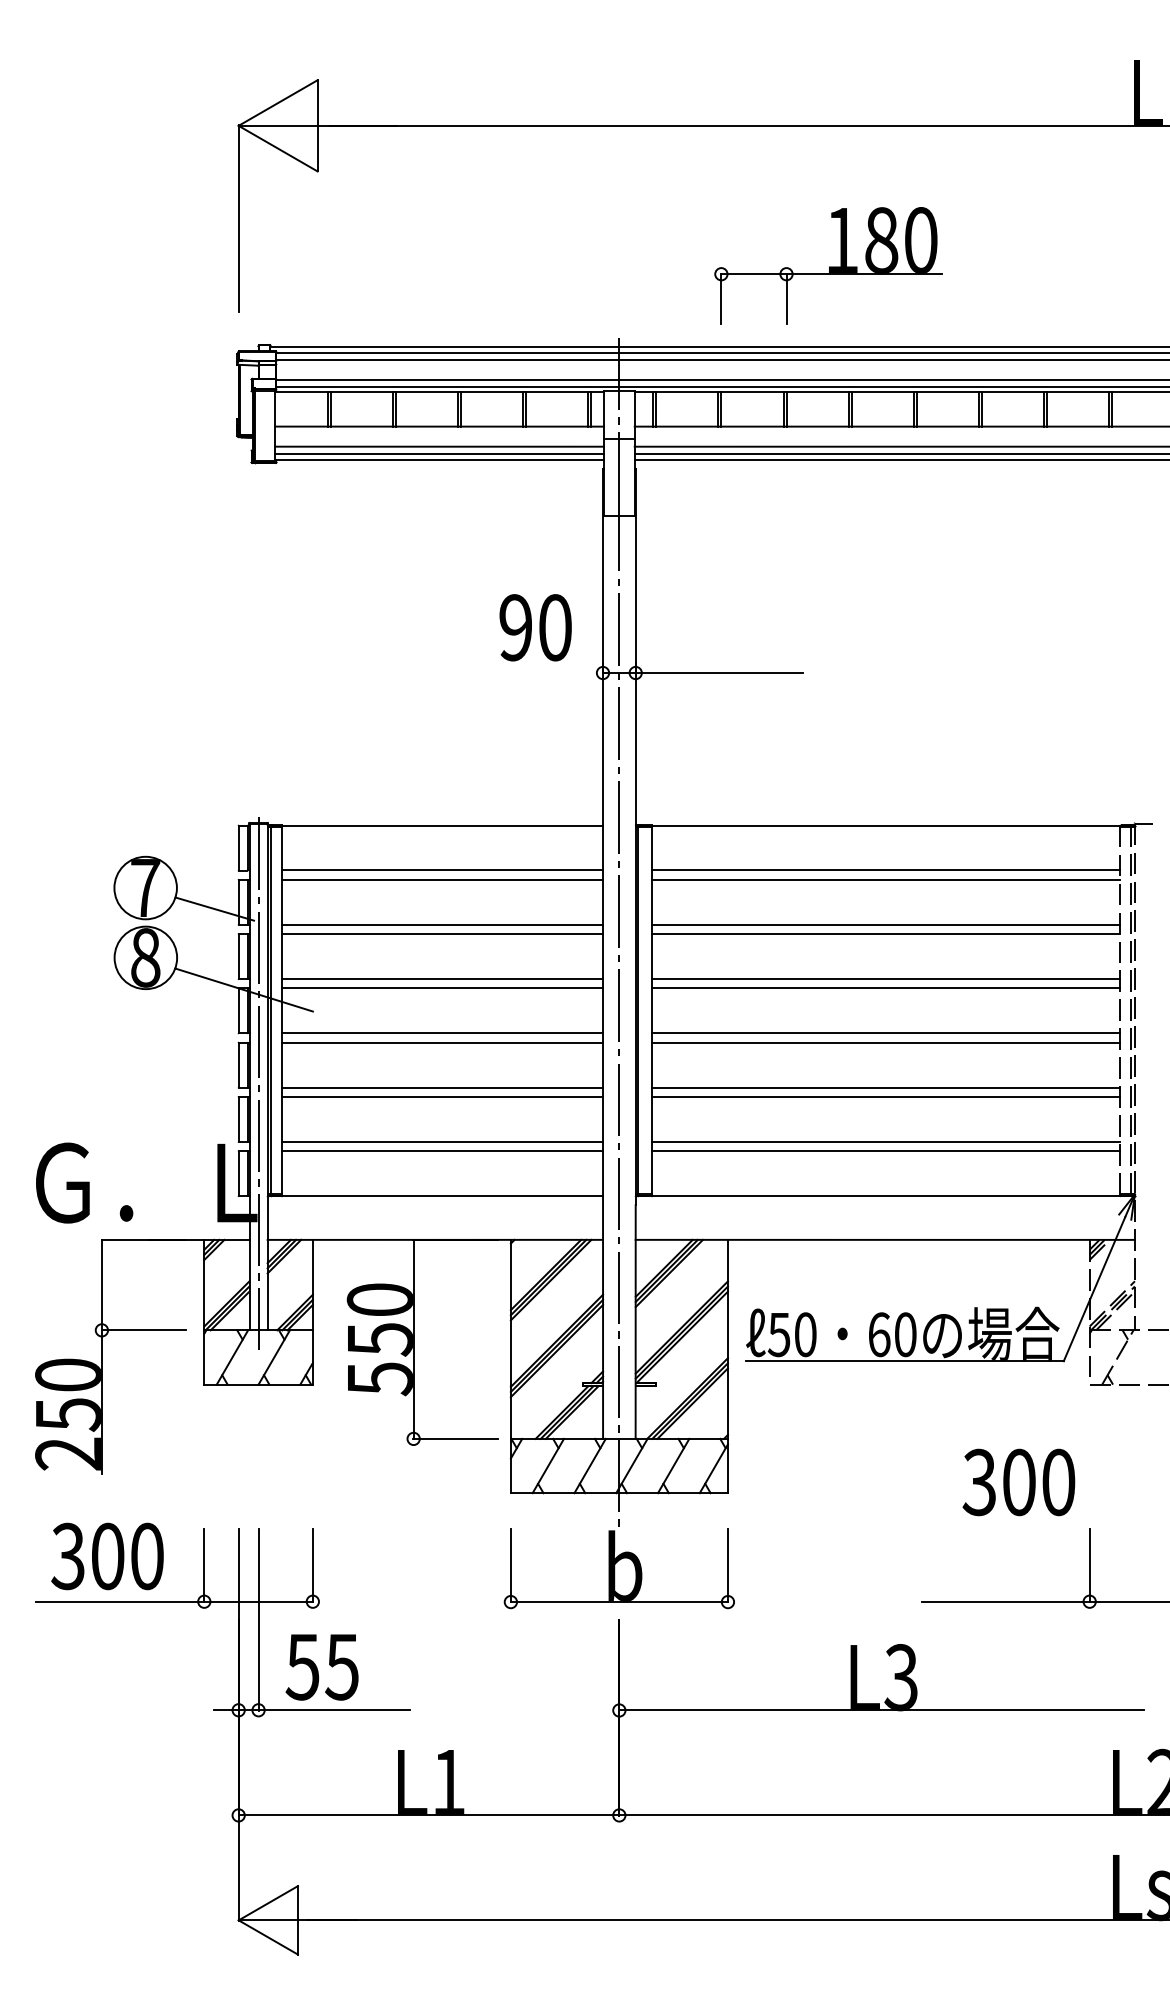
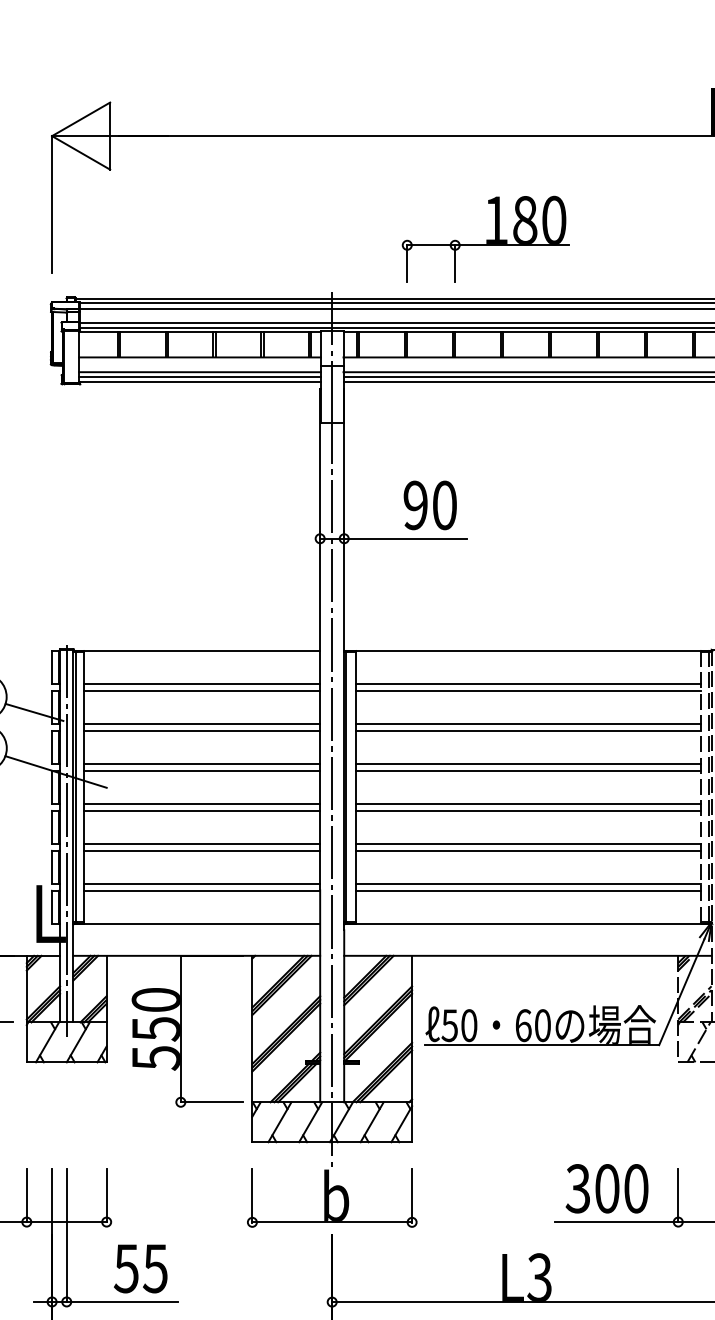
text: (535, 627) -> (430, 505), moved
text: (1018, 1482) -> (606, 1188), moved
text: (321, 1667) -> (140, 1269), moved

